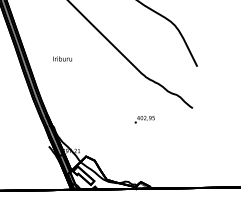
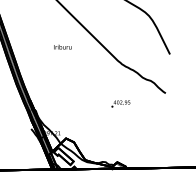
text: (62, 58) -> (62, 46), moved

